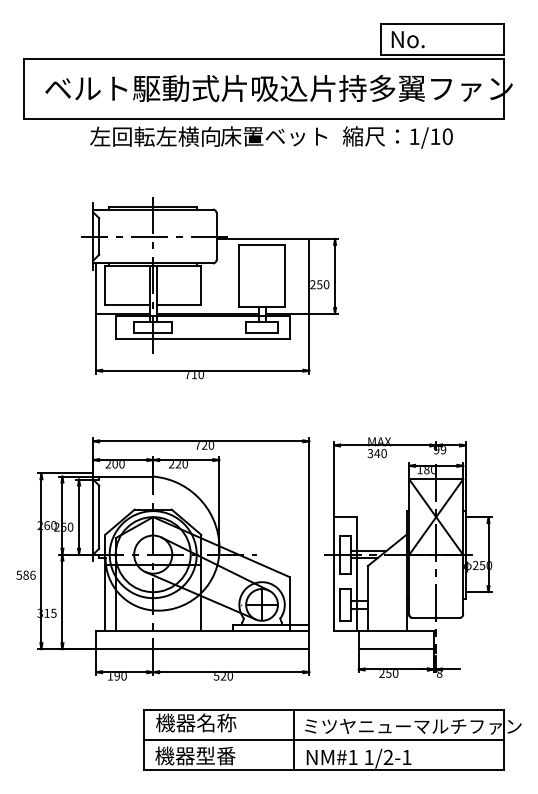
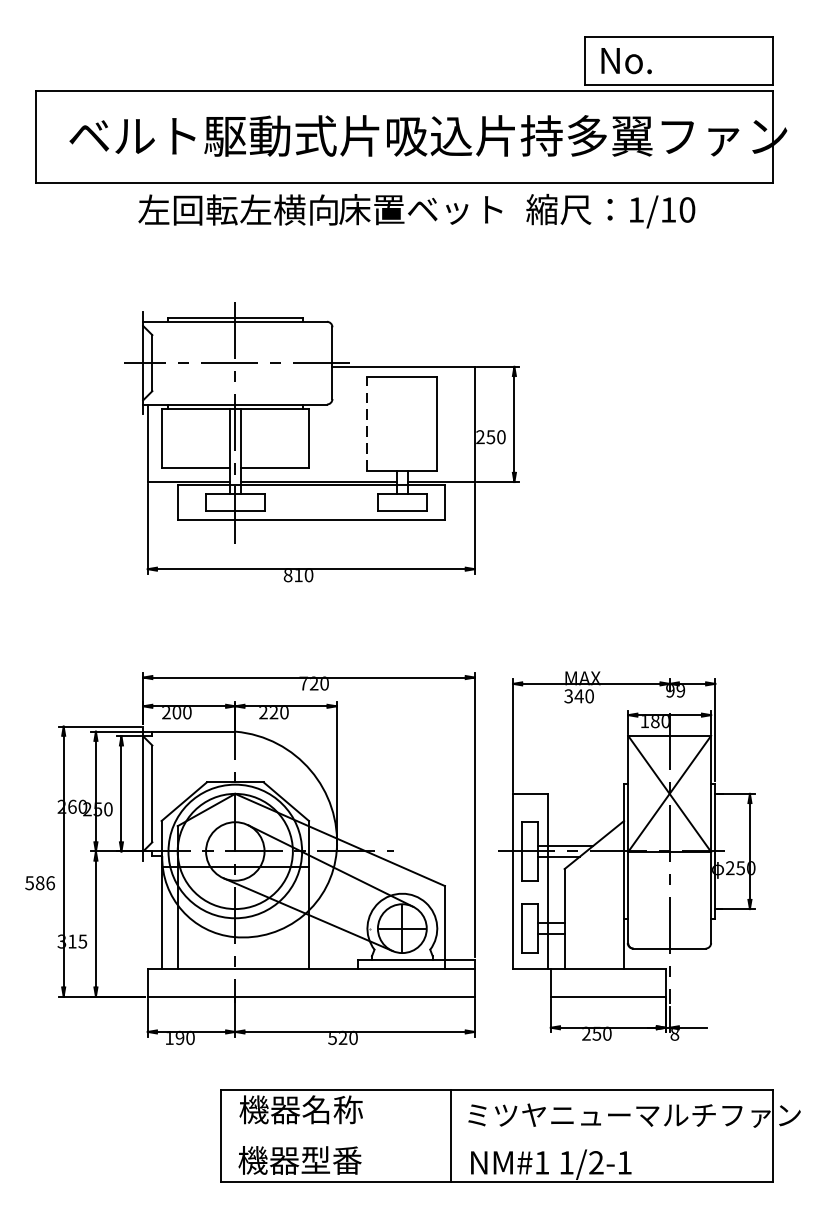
line: (239, 276) -> (367, 424), solid -> dashed
text: (187, 375) -> (287, 576), 710 -> 810
line: (323, 740) -> (496, 1136), removed

